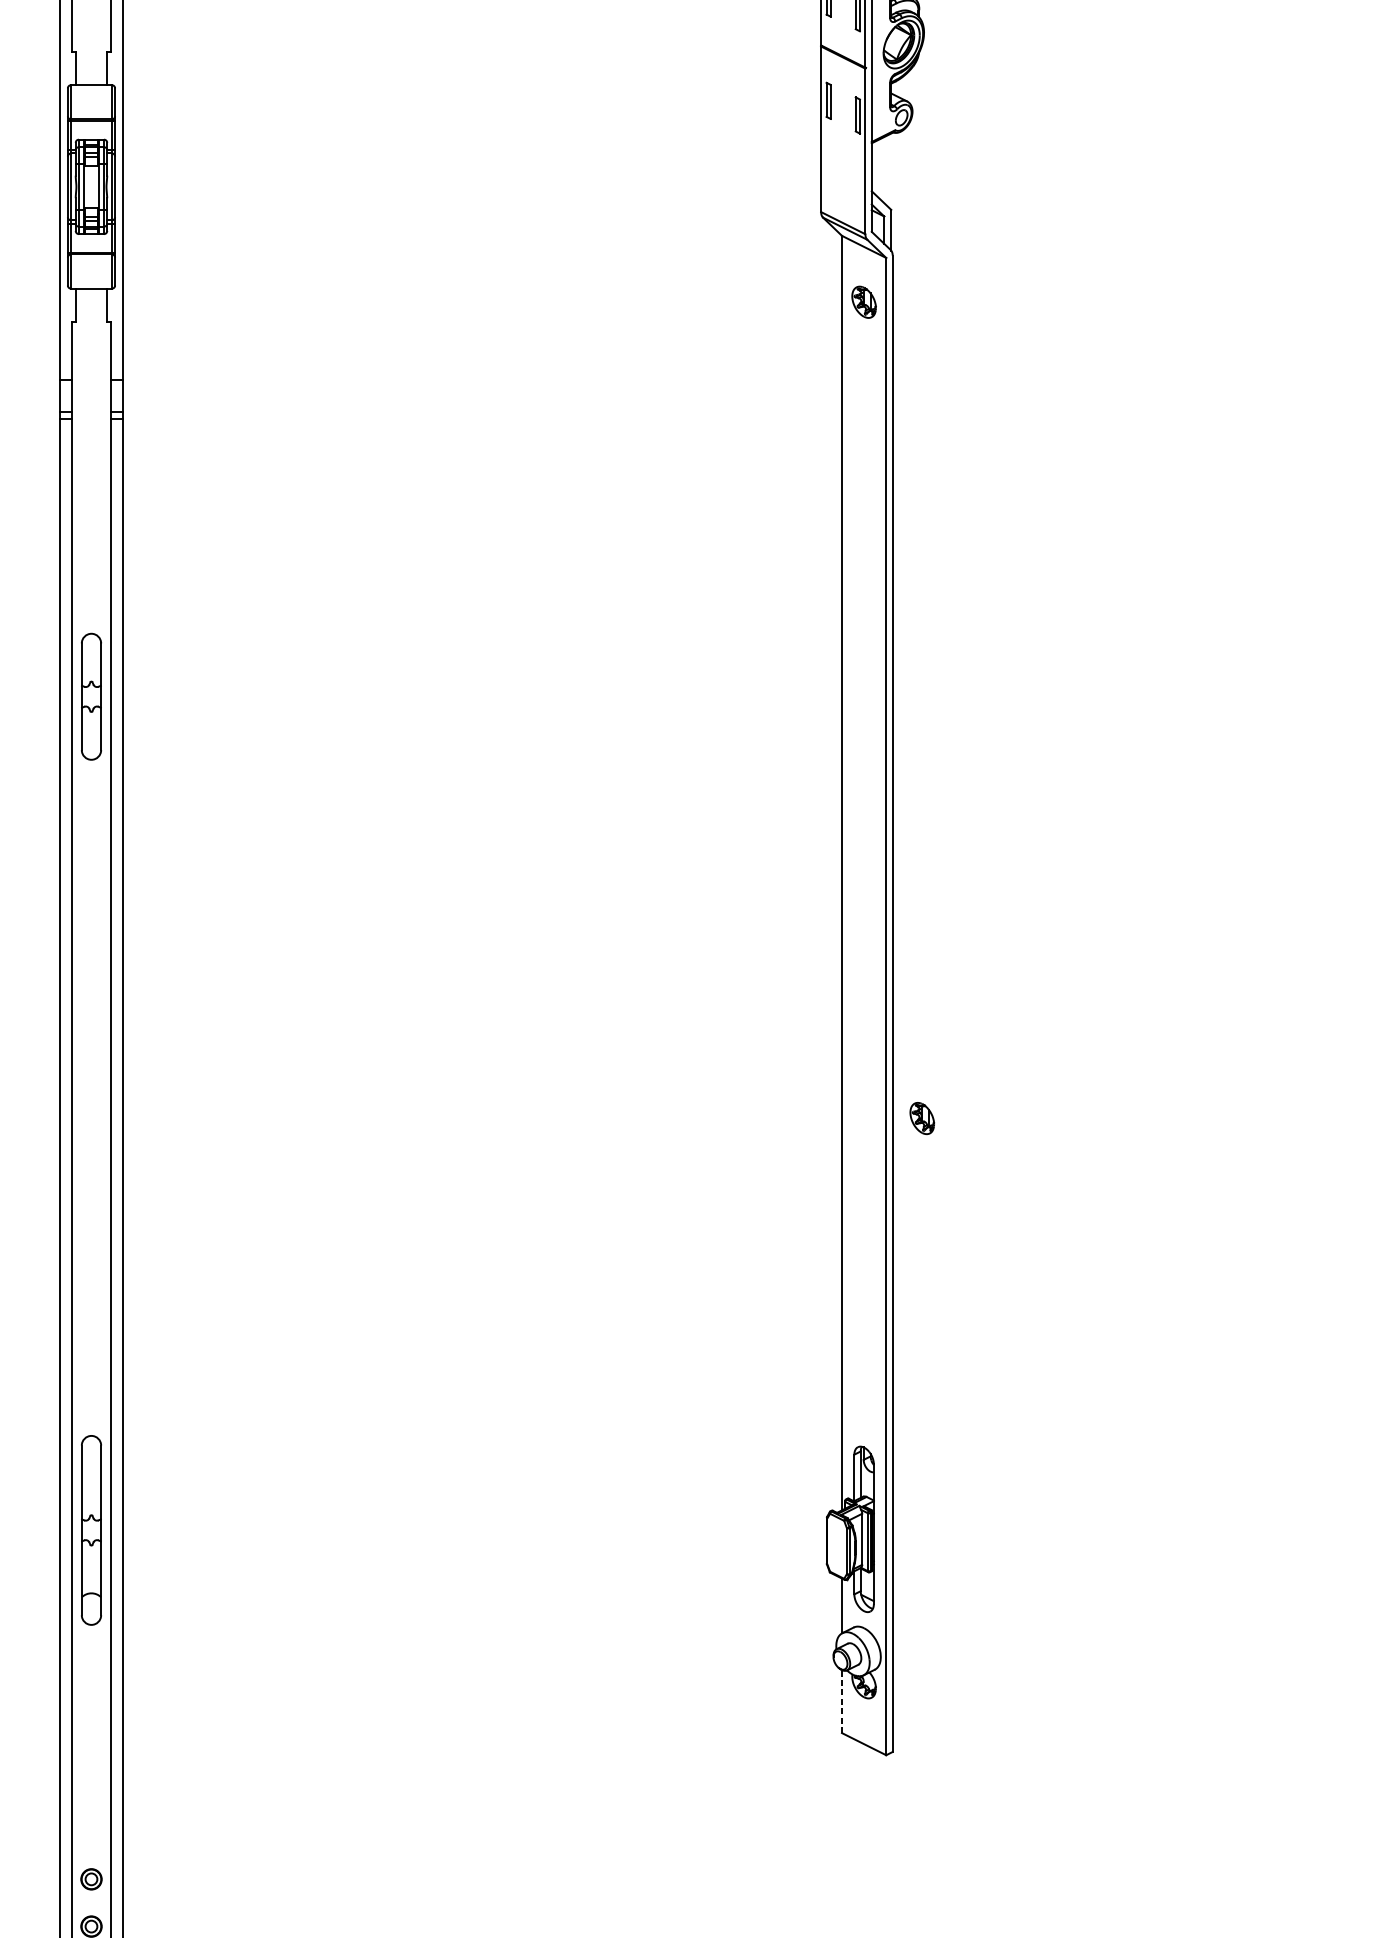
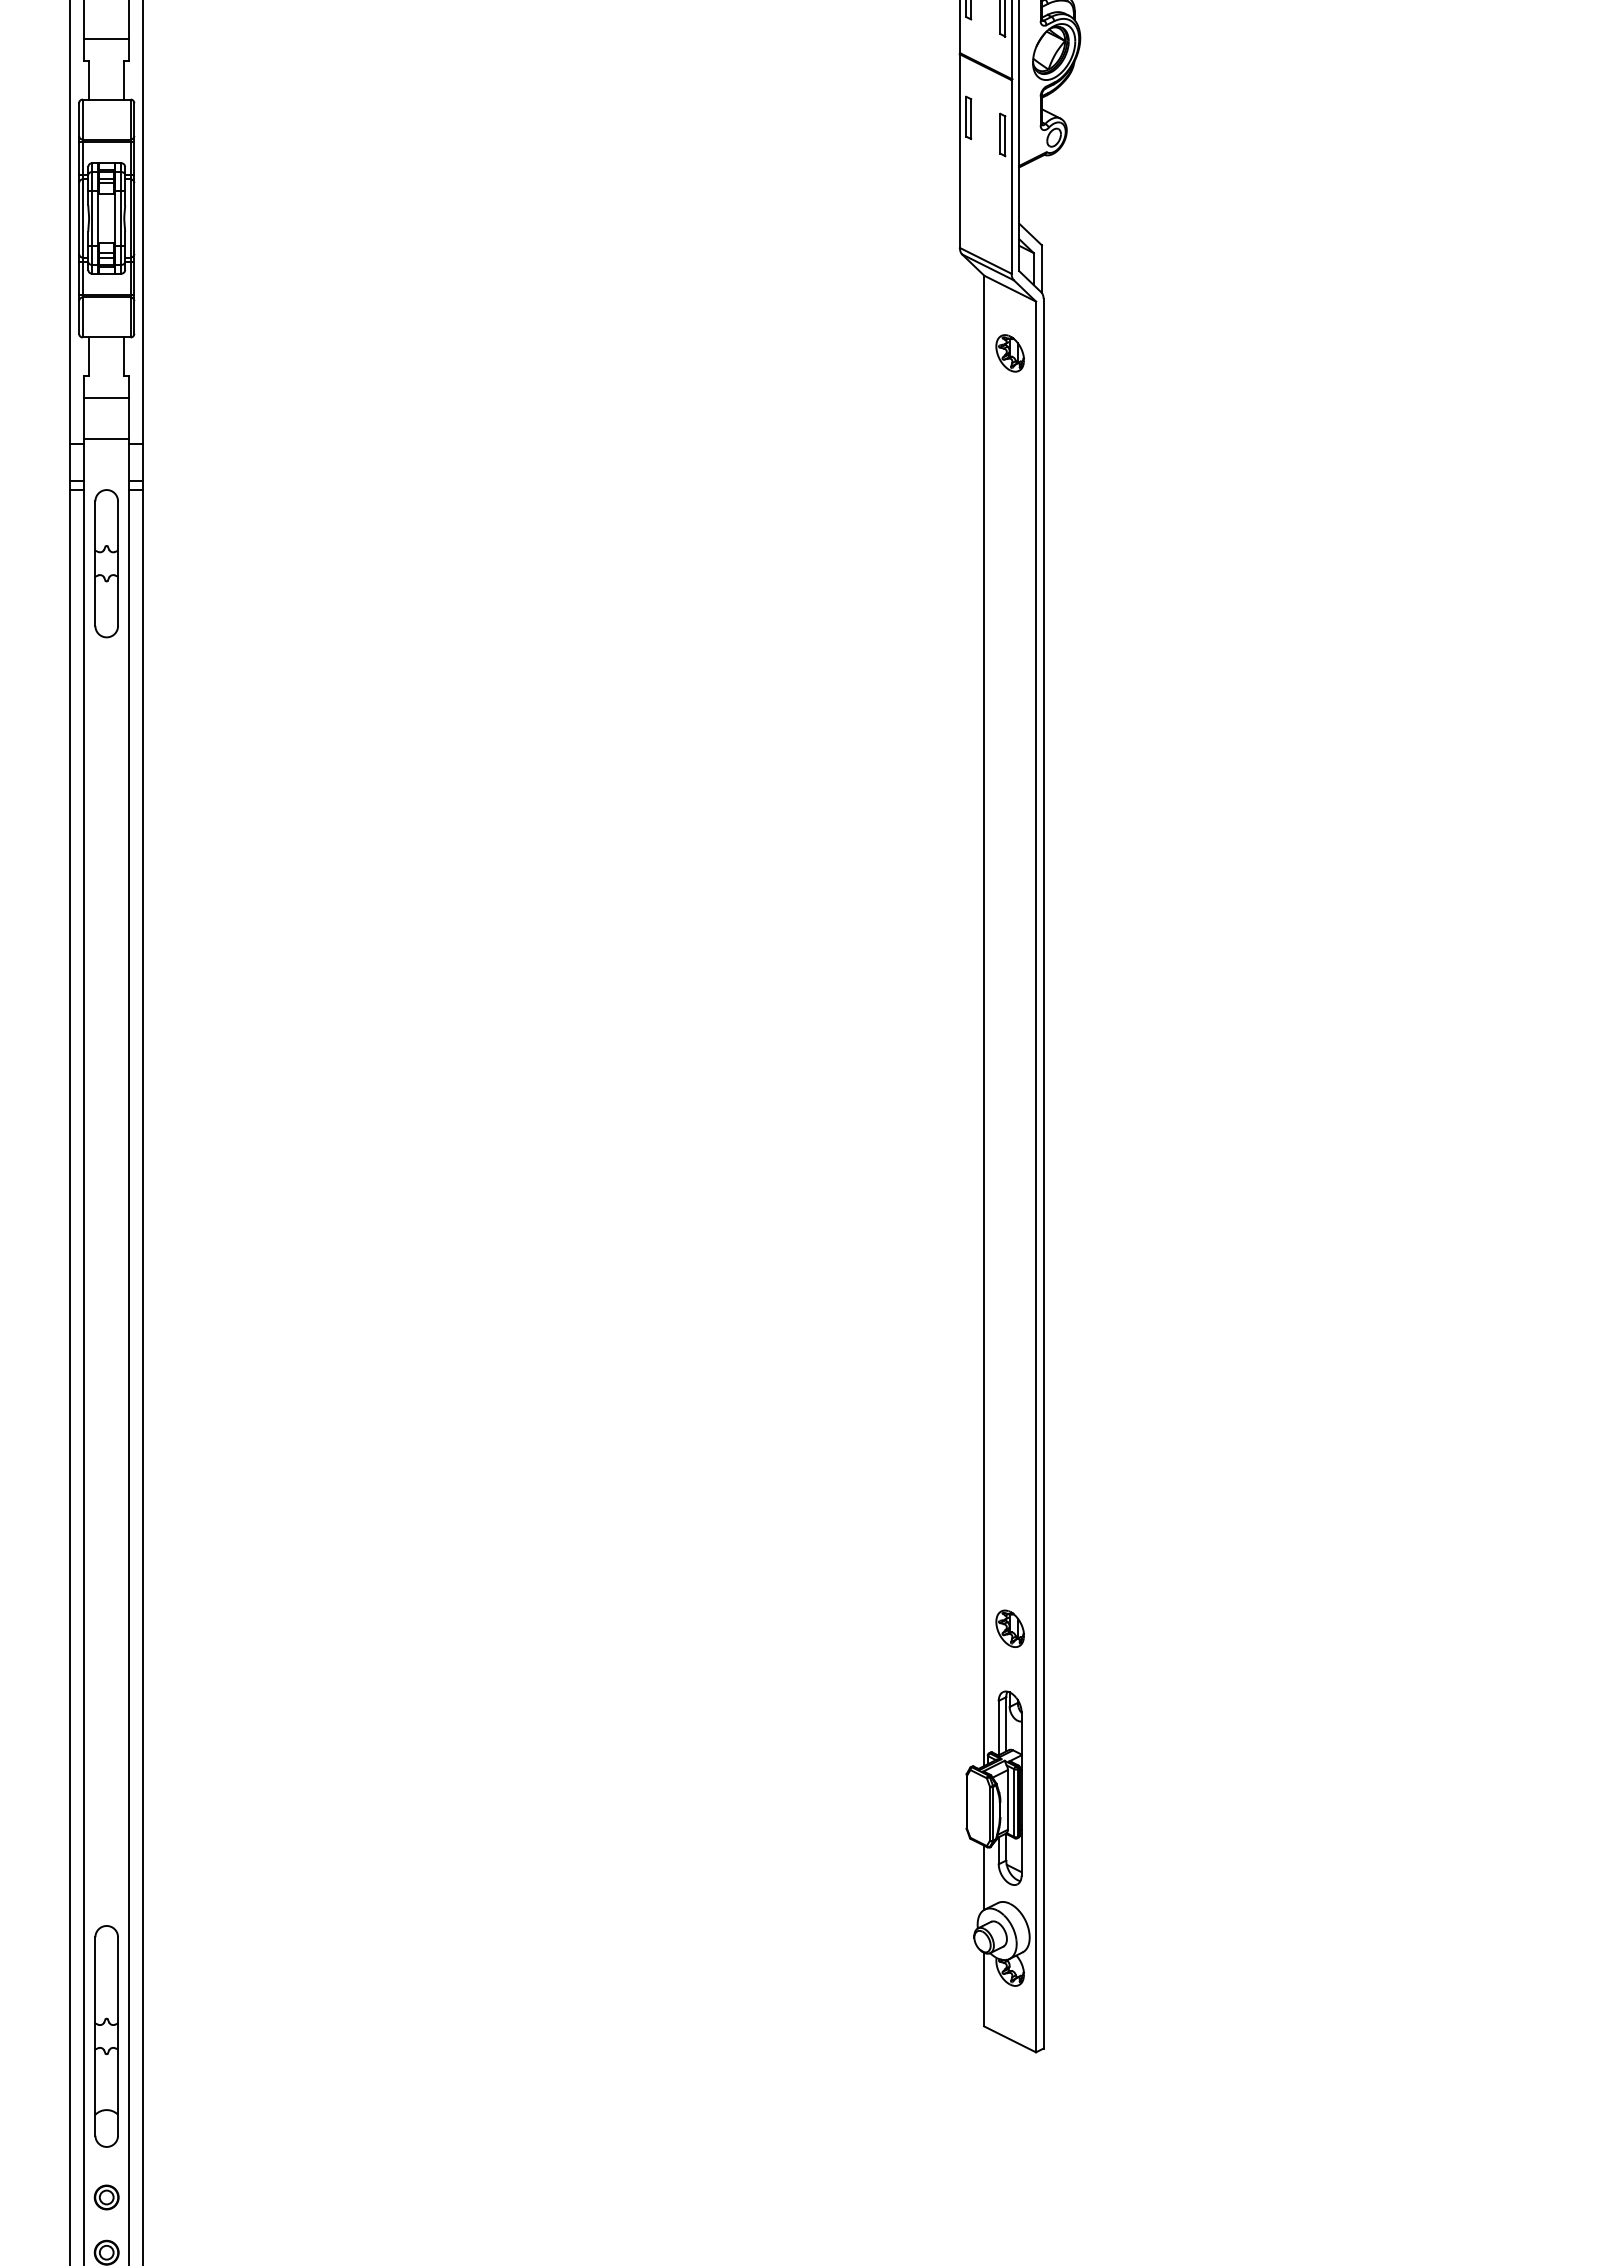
line: (91, 33) -> (106, 39), added
line: (91, 340) -> (106, 397), added
line: (91, 375) -> (106, 438), added
part: (91, 696) -> (106, 563), moved
part: (921, 1118) -> (1009, 1628), moved
part: (91, 1530) -> (106, 2036), moved
line: (842, 1701) -> (984, 1989), dashed -> solid

